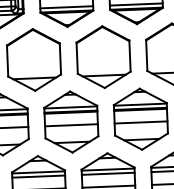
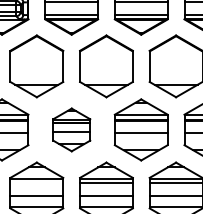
part: (71, 121) -> (71, 129), size x0.7
line: (38, 176) -> (36, 183), removed

